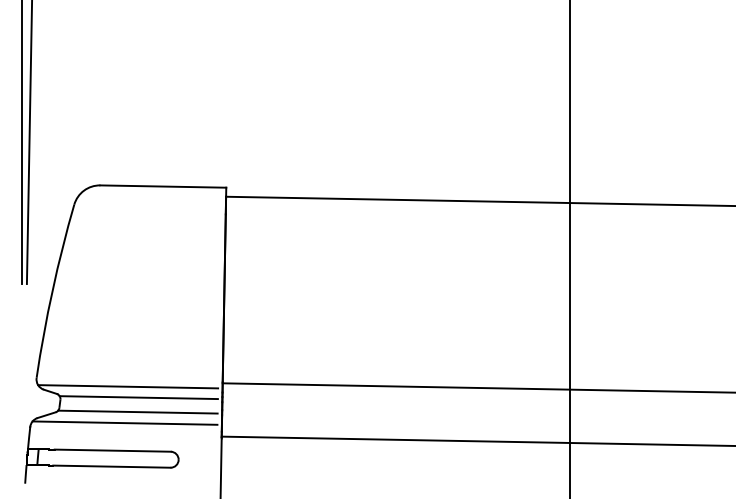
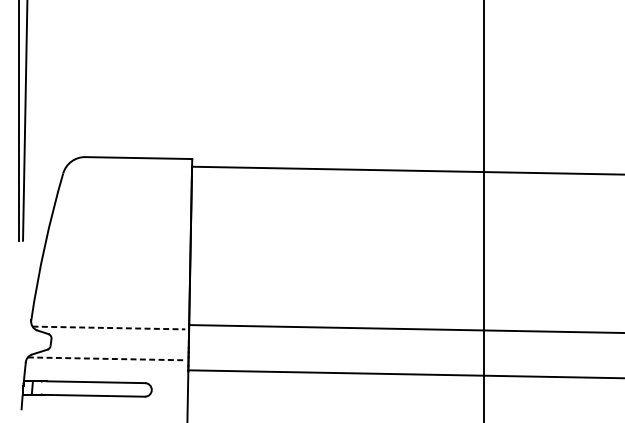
line: (128, 386) -> (109, 327), solid -> dashed
line: (138, 397) -> (117, 337), removed
line: (137, 411) -> (116, 348), removed
line: (125, 423) -> (106, 359), solid -> dashed

